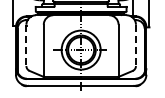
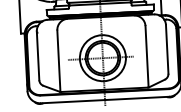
line: (26, 45) -> (38, 56), dashed -> solid
line: (135, 45) -> (166, 49), dashed -> solid

